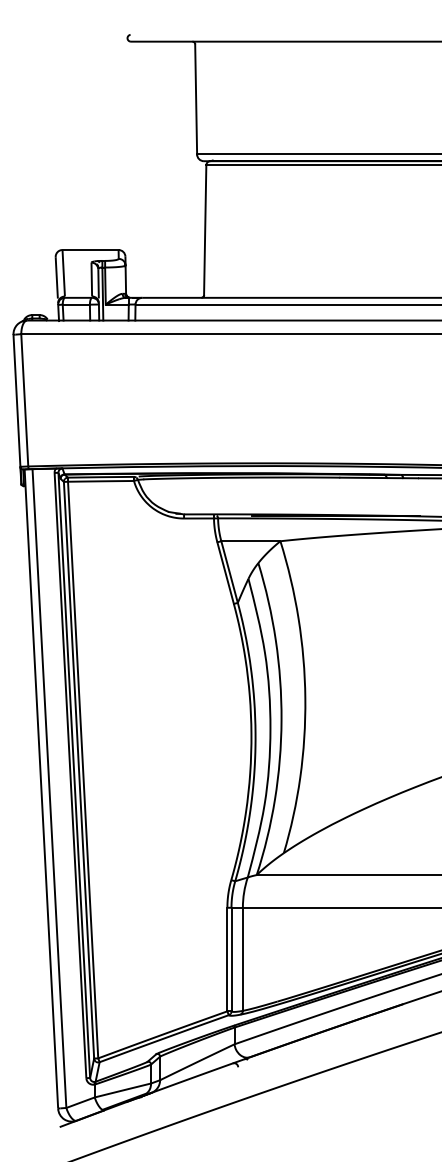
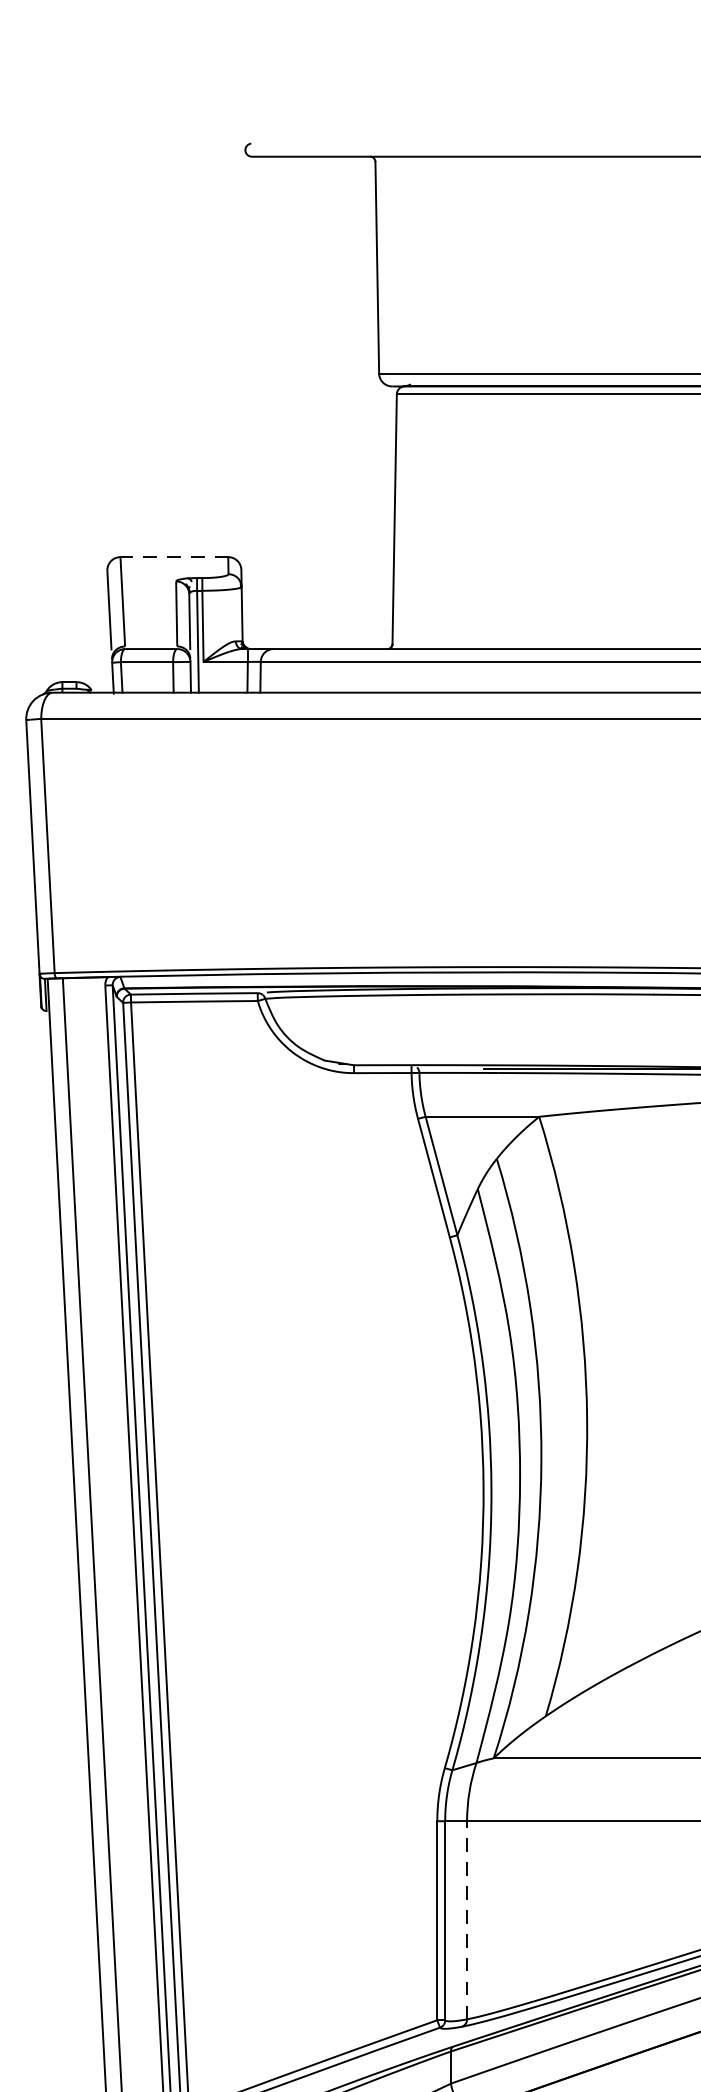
line: (90, 250) -> (174, 558), solid -> dashed
line: (242, 959) -> (466, 1920), solid -> dashed

